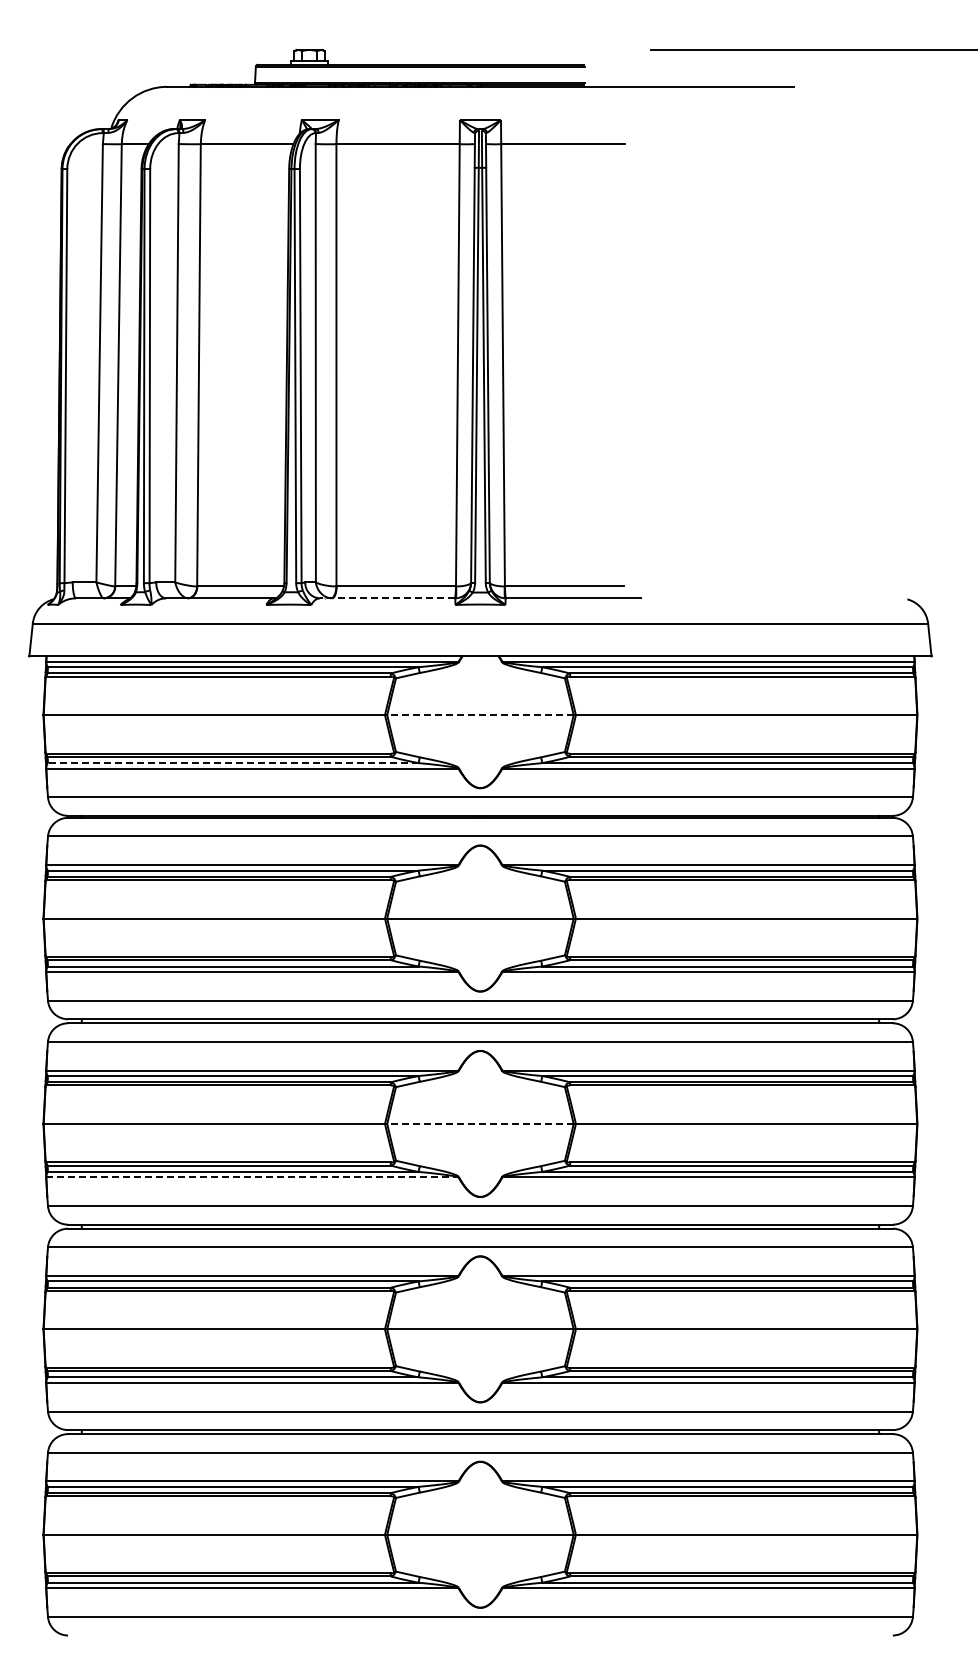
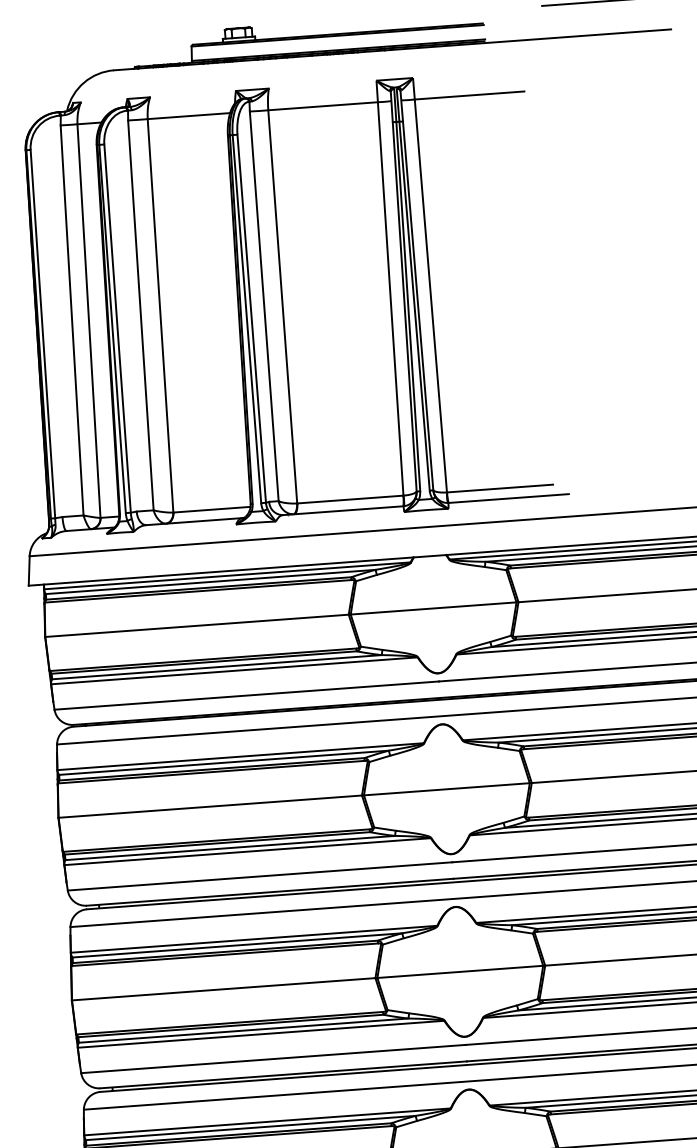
line: (387, 598) -> (343, 510), dashed -> solid
line: (479, 715) -> (432, 608), dashed -> solid
line: (232, 763) -> (216, 667), dashed -> solid
line: (479, 1123) -> (459, 971), dashed -> solid
line: (252, 1177) -> (261, 1034), dashed -> solid

